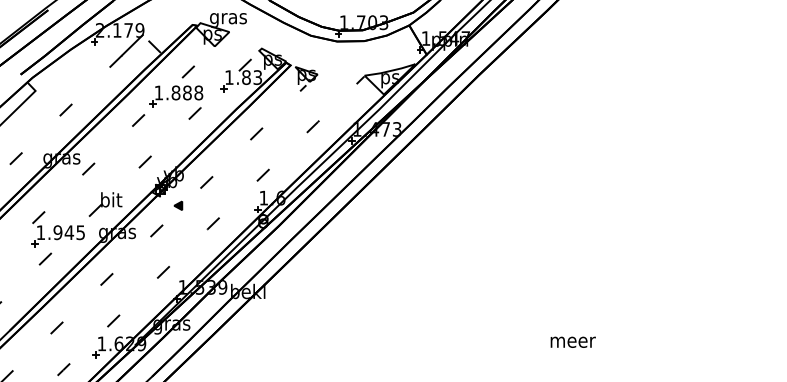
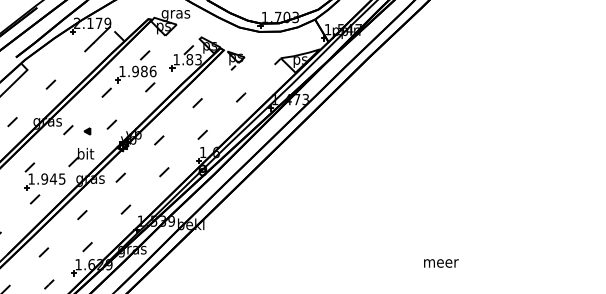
text: (187, 92) -> (144, 71), 1.888 -> 1.986
part: (178, 205) -> (87, 131), moved

